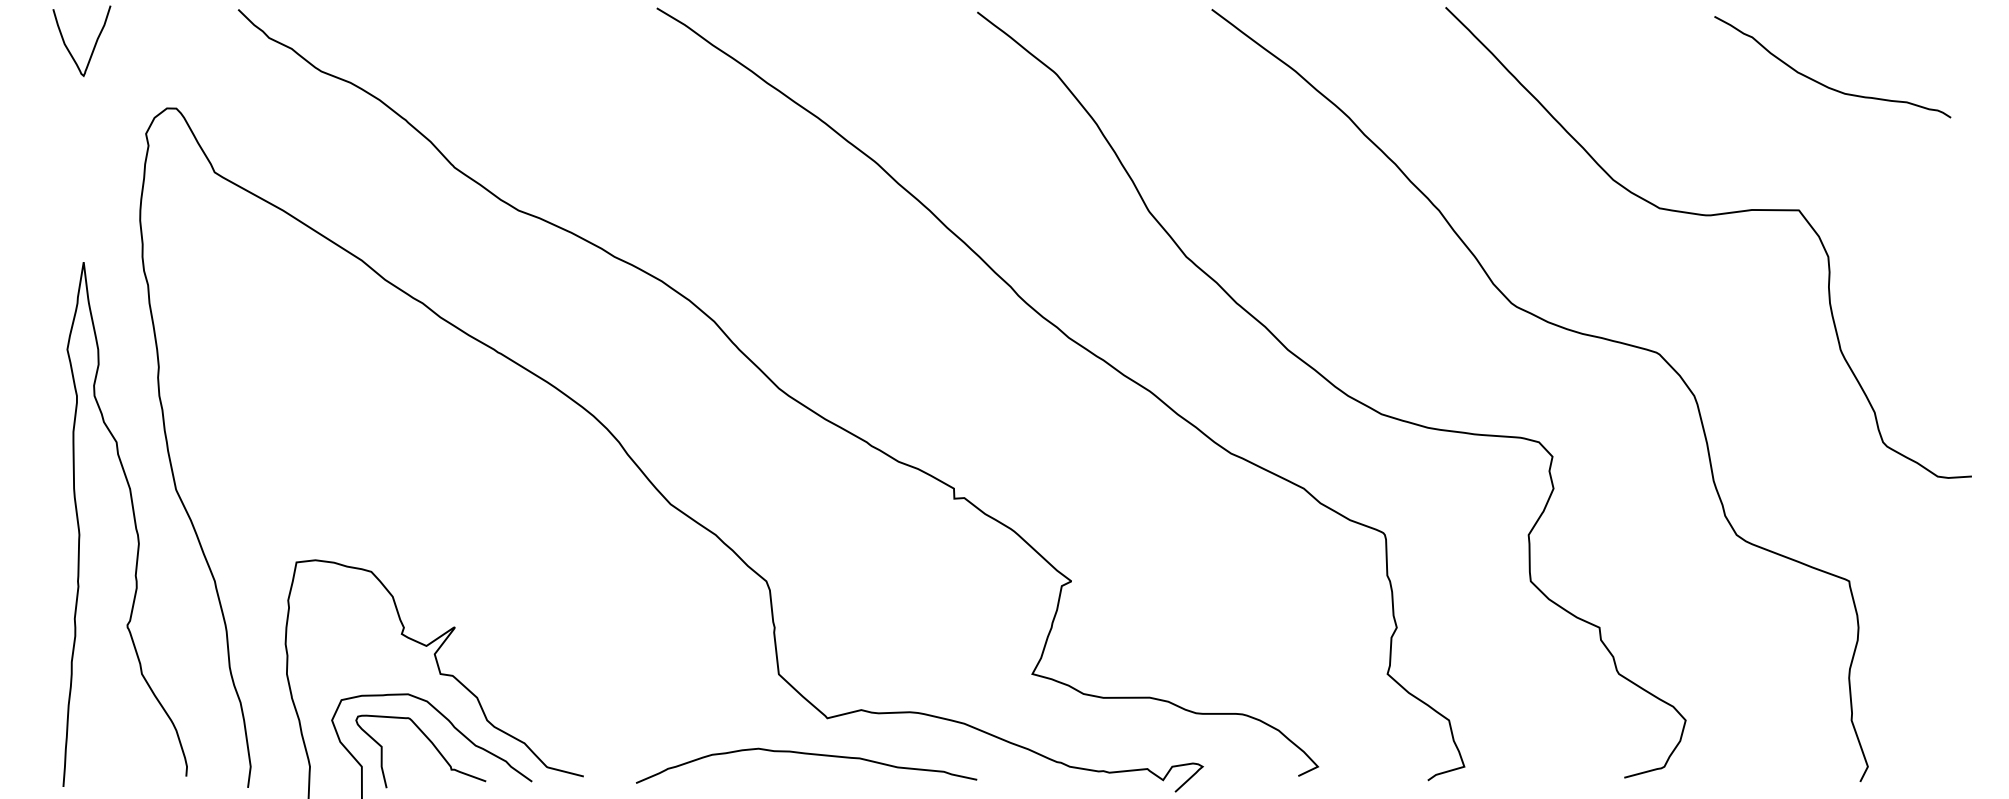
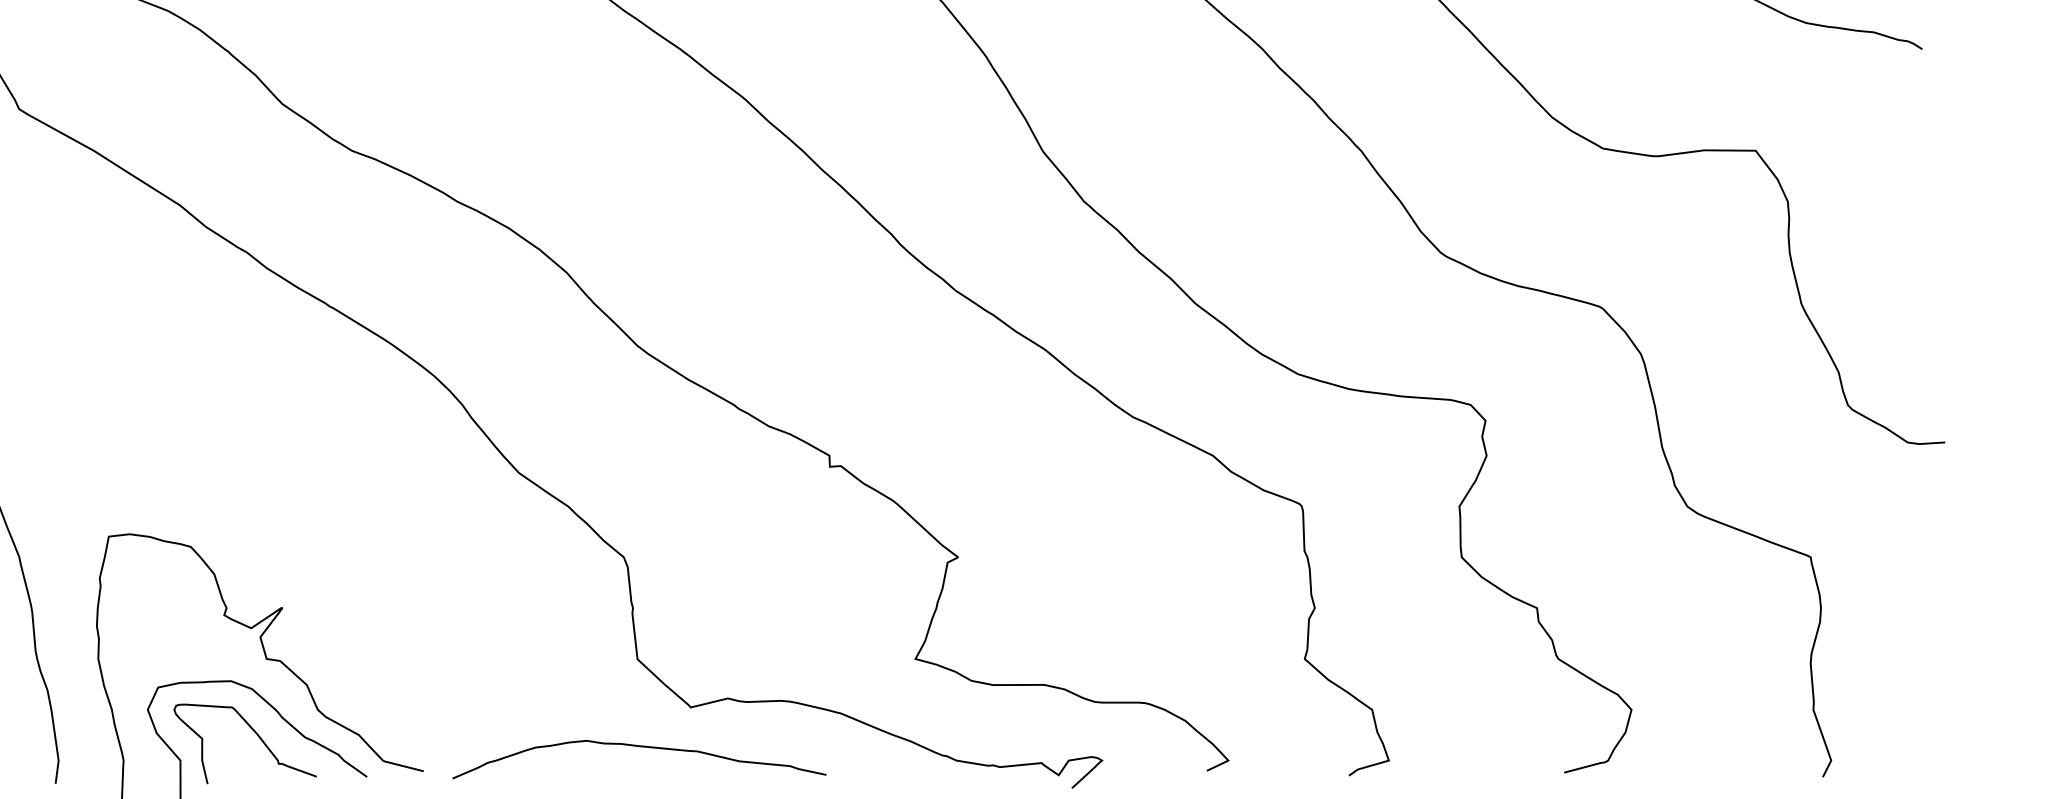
curve: (806, 754) -> (639, 747), moved

